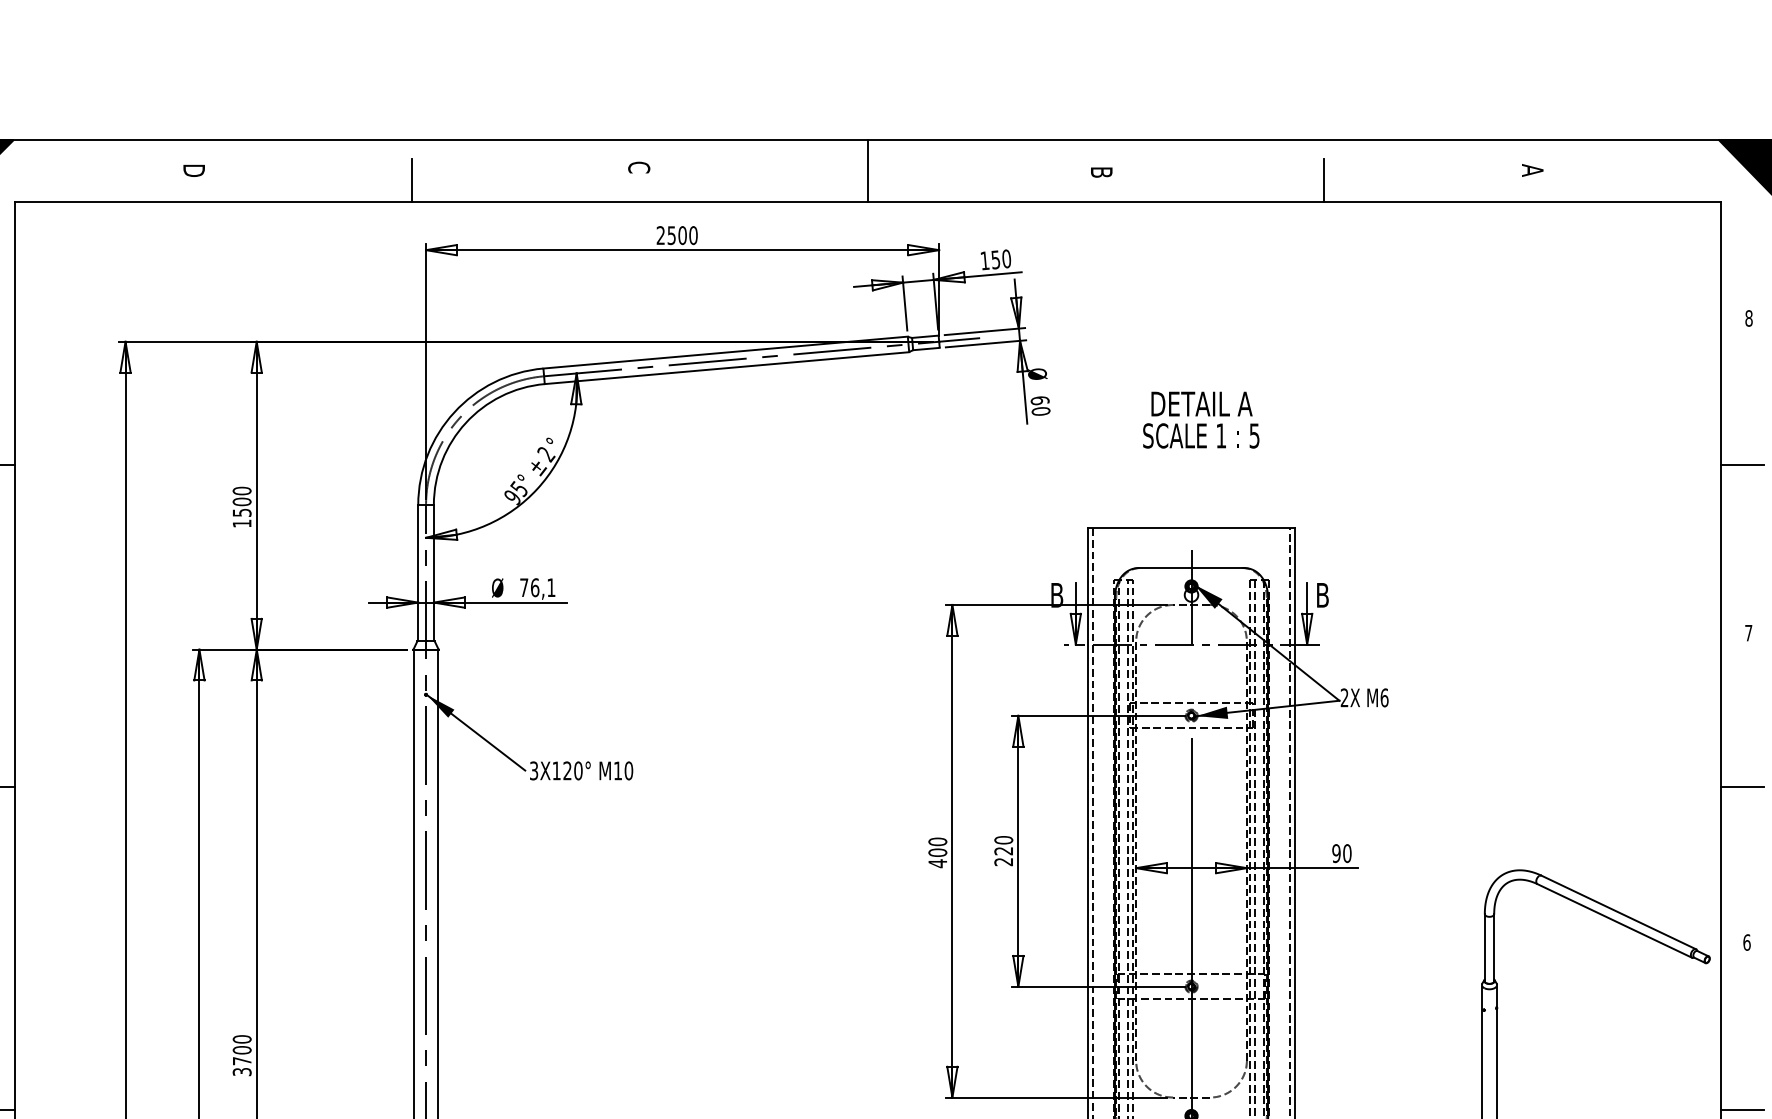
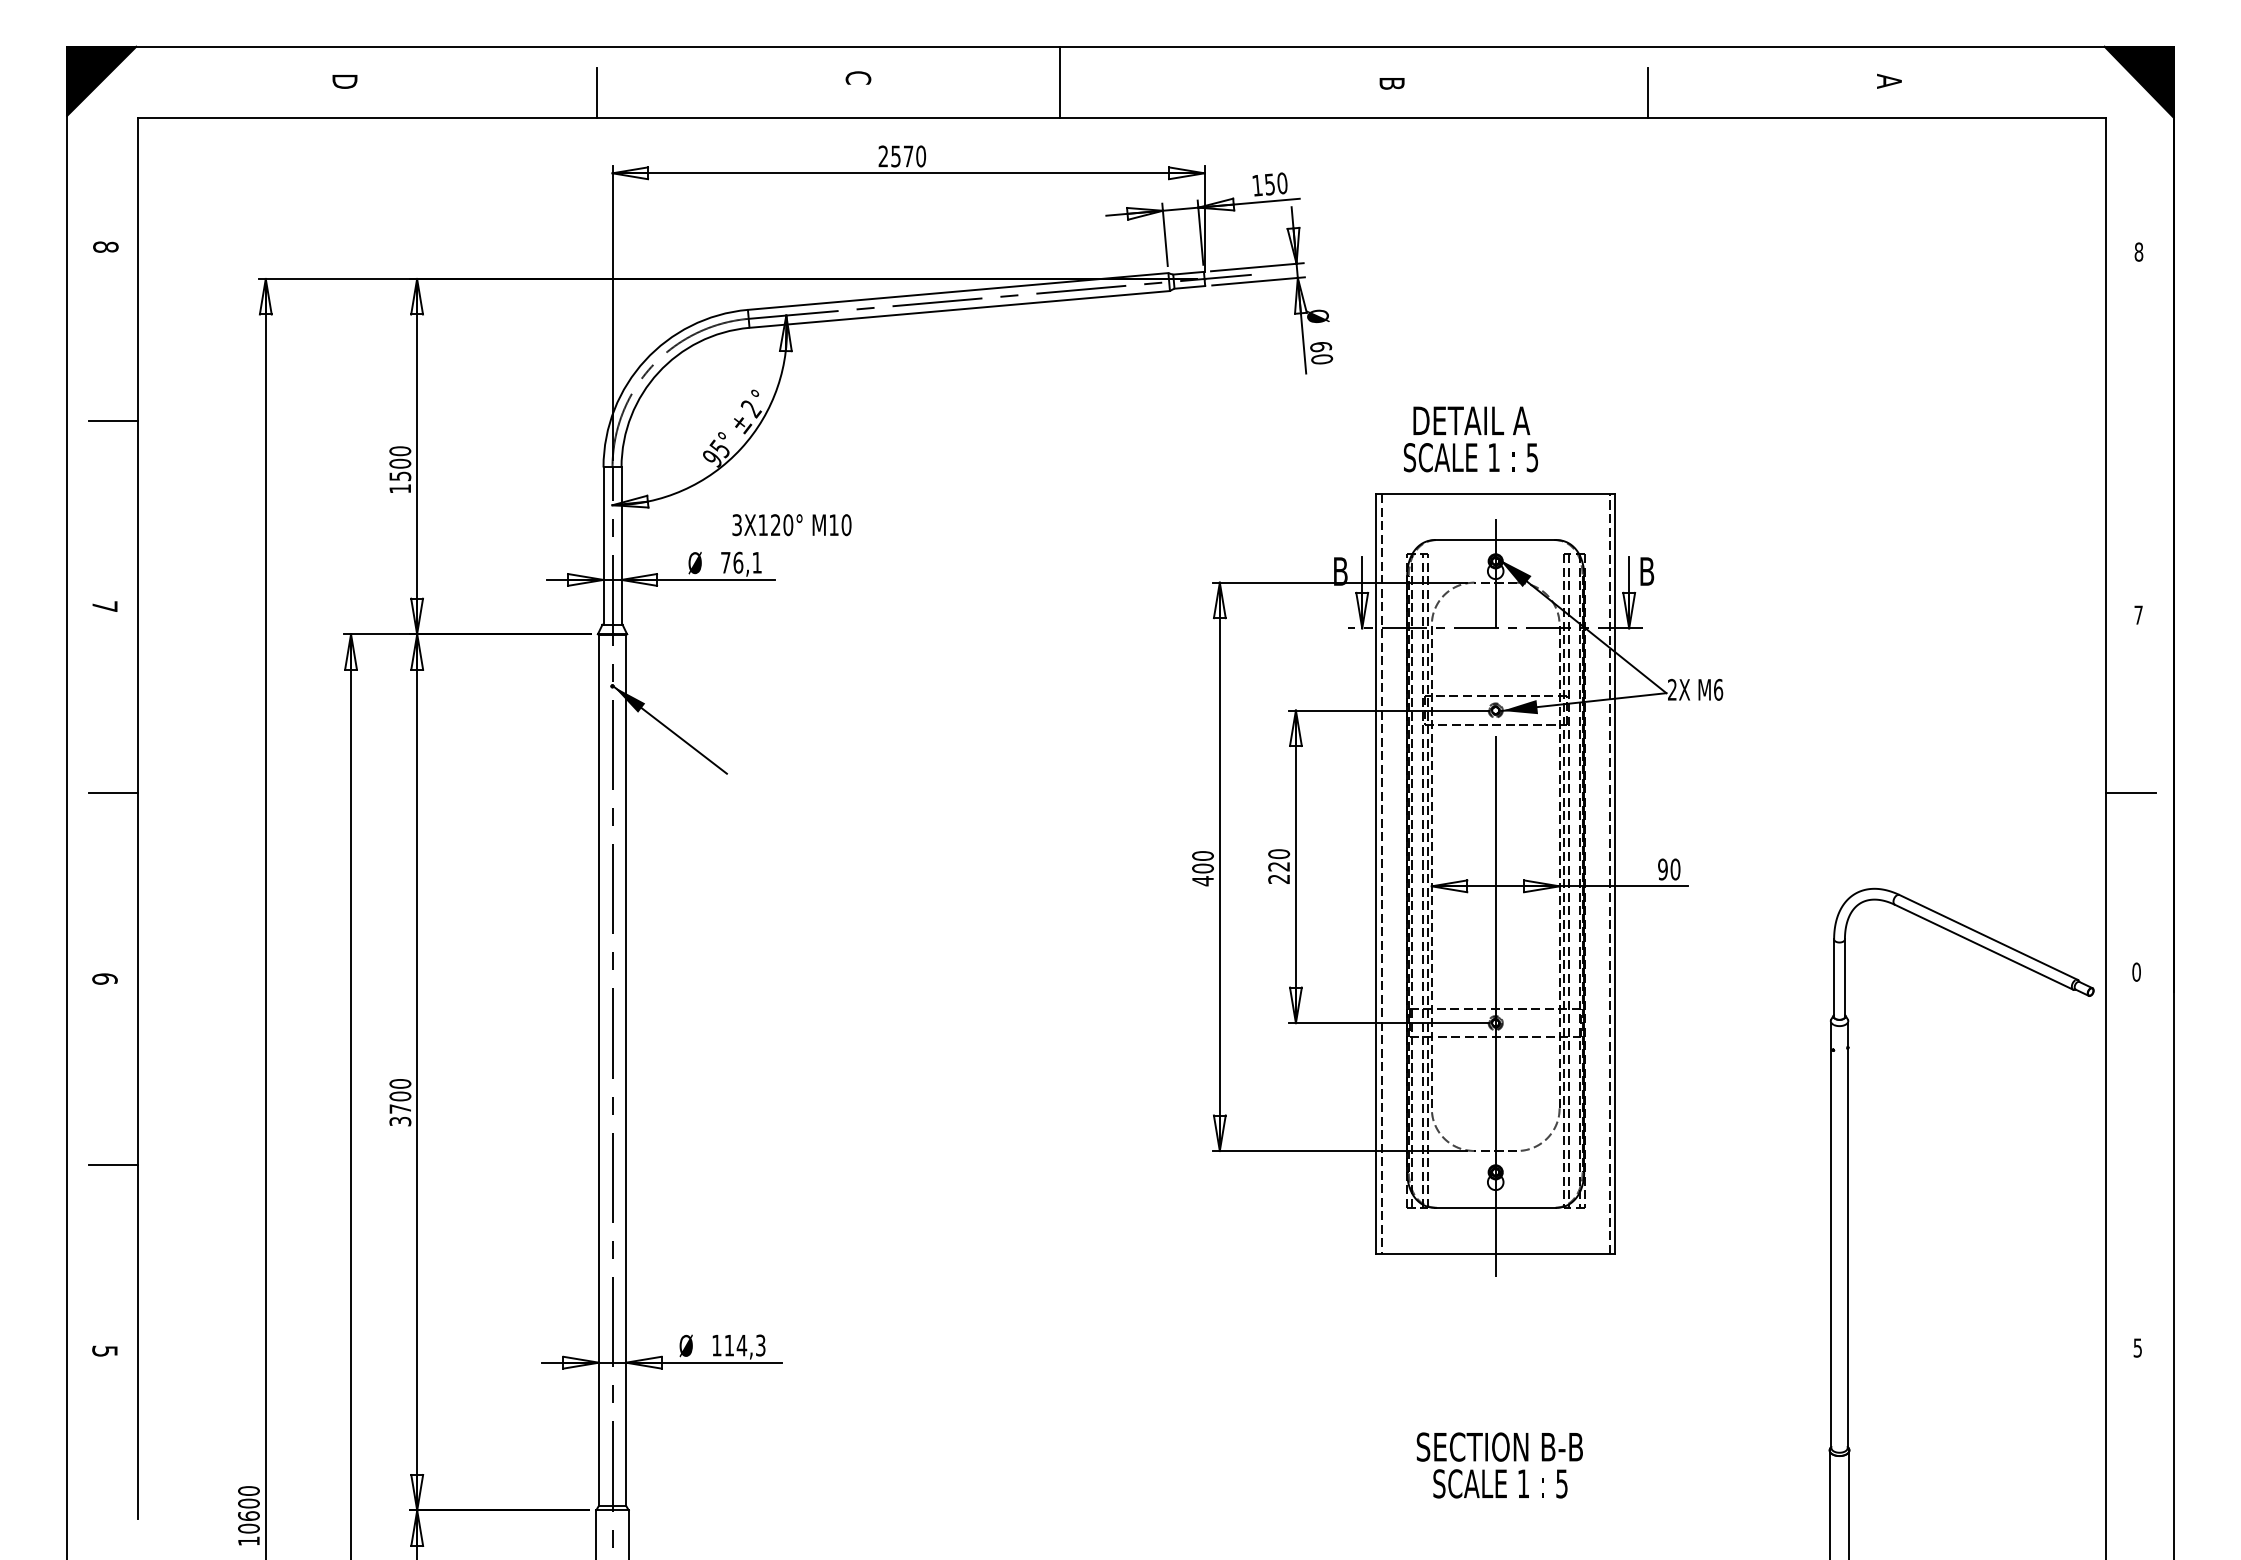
line: (868, 170) -> (1060, 81), moved
text: (682, 235) -> (908, 156), 2500 -> 2570
text: (1200, 420) -> (1470, 439), moved
line: (1742, 464) -> (2131, 420), removed
text: (581, 771) -> (791, 525), moved
text: (1746, 941) -> (2136, 971), 6 -> 0
line: (1742, 1110) -> (2131, 1165), removed

